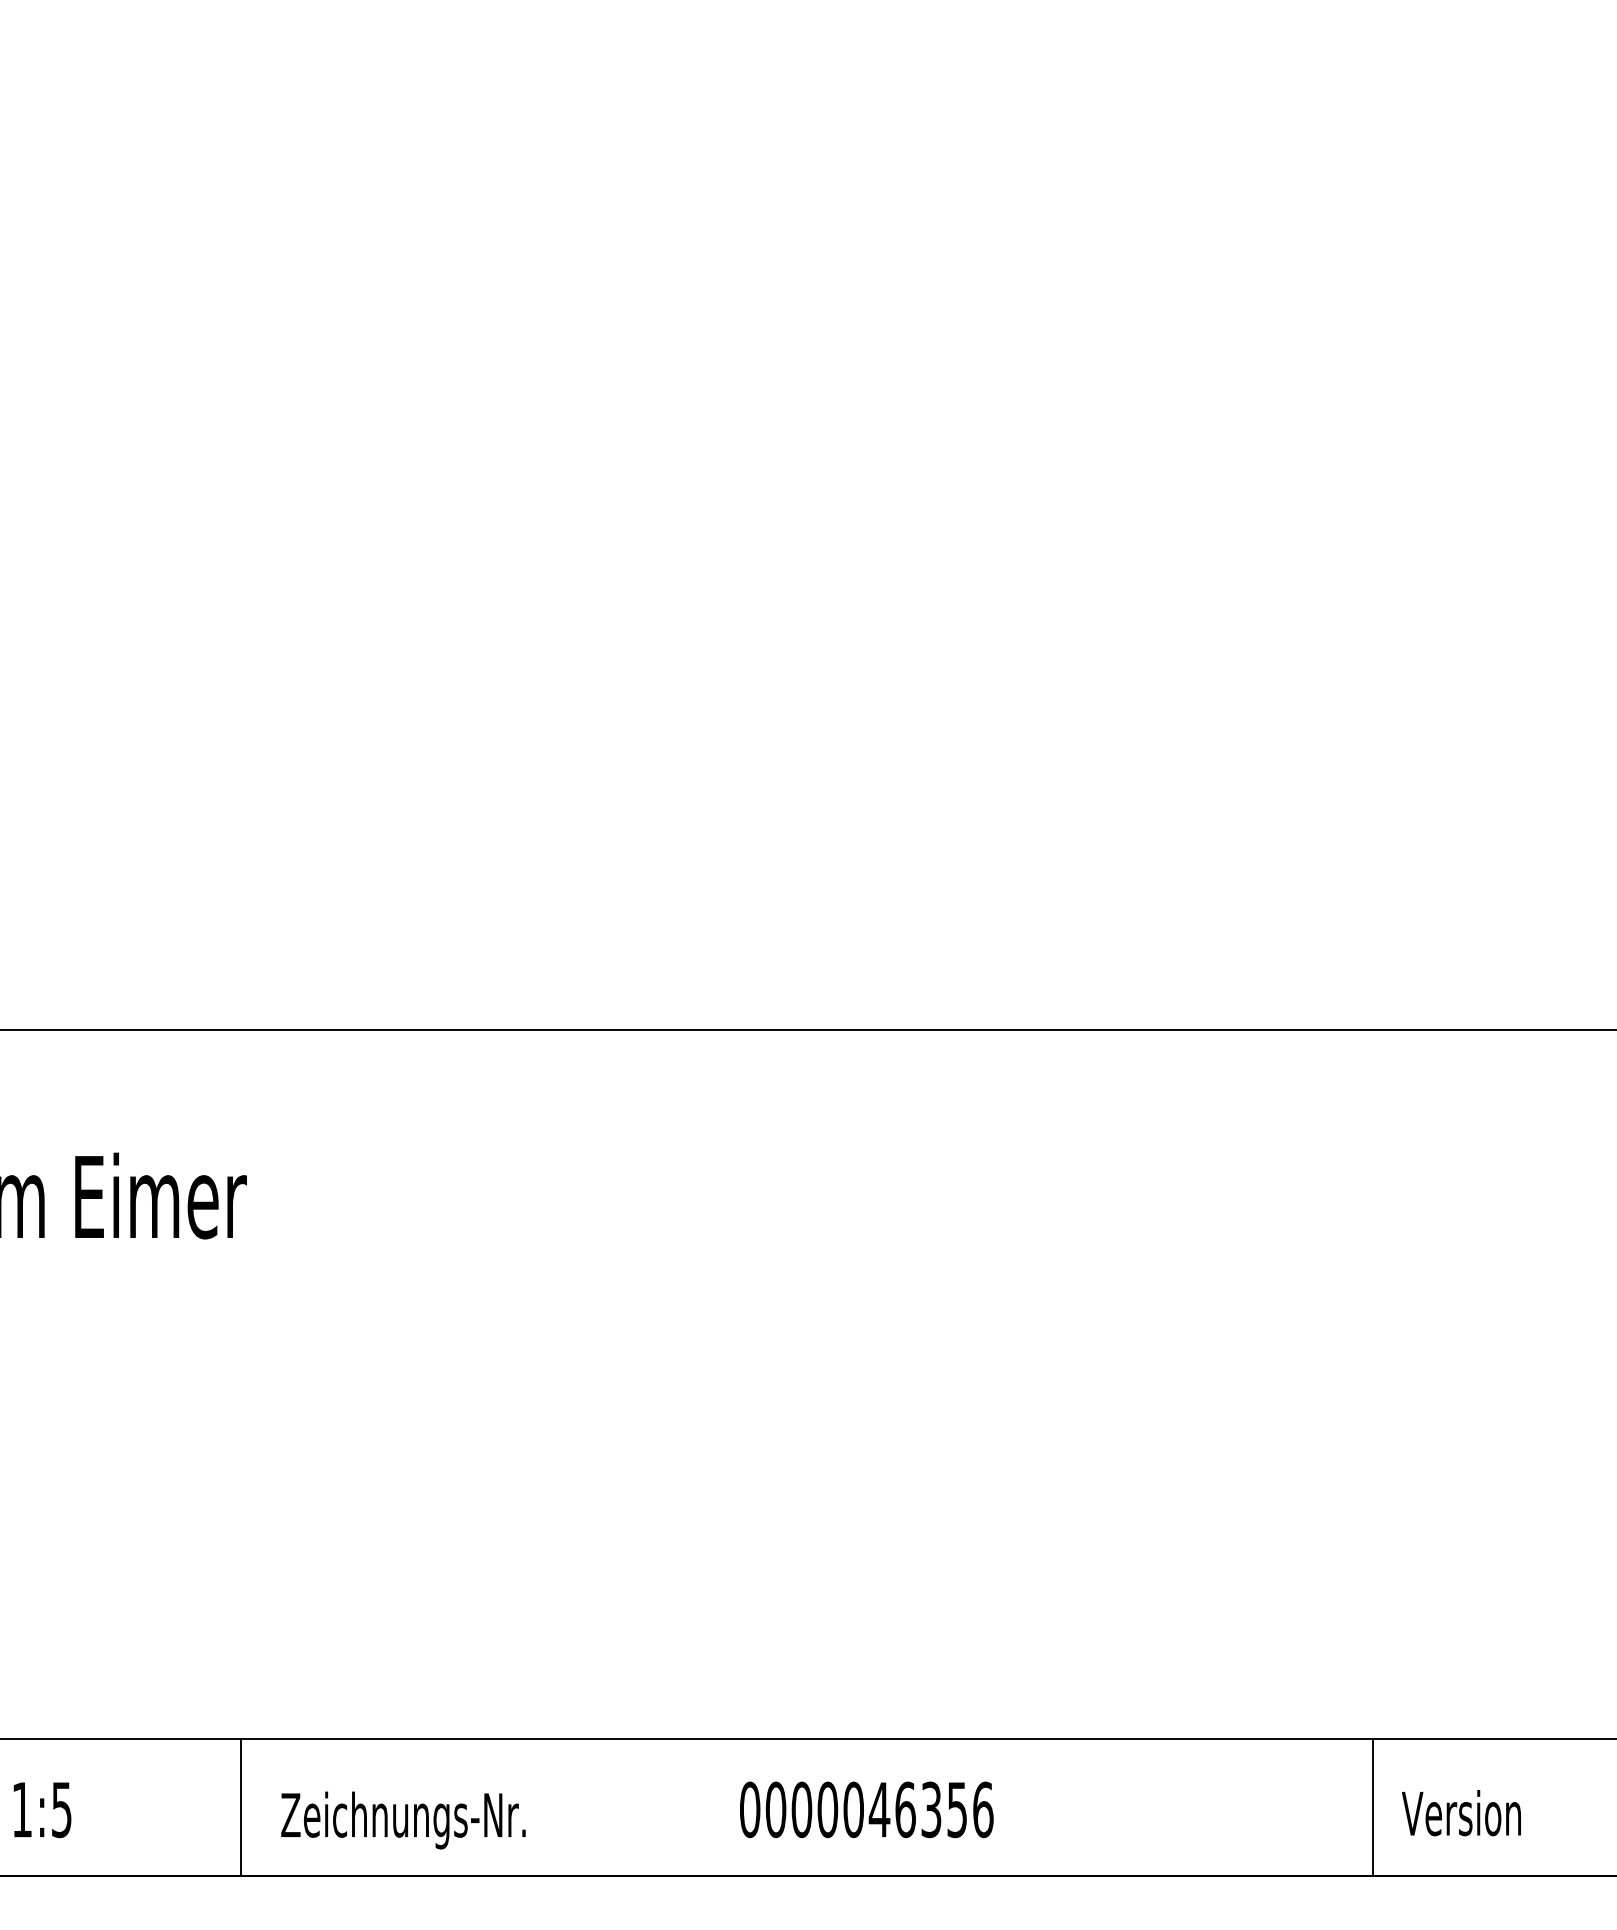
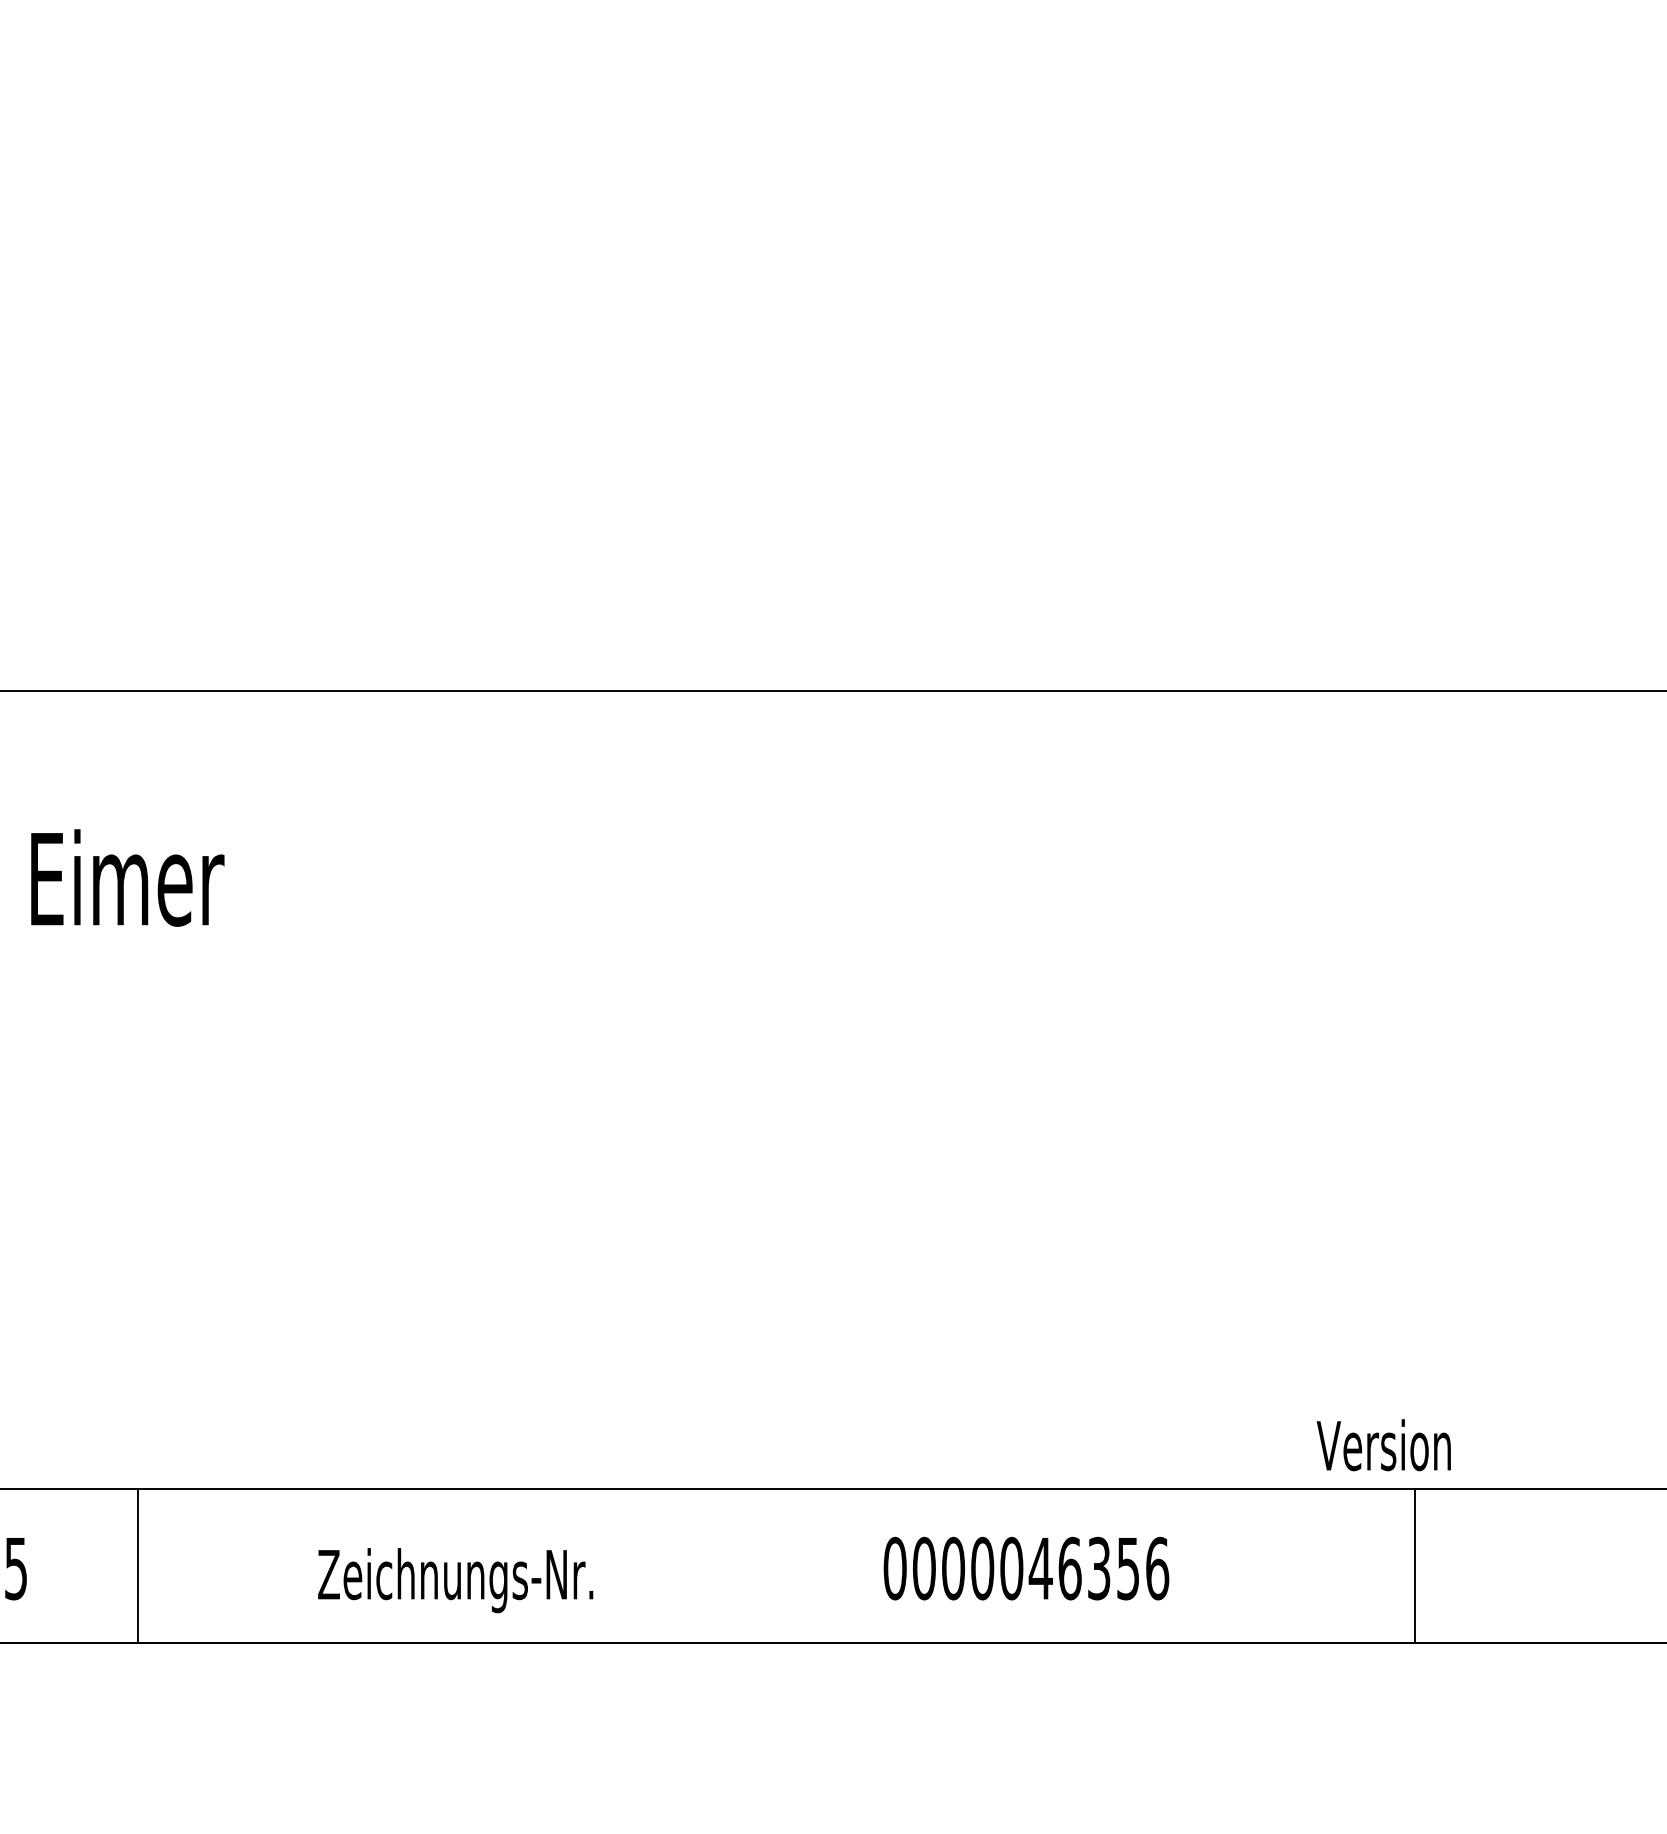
line: (241, 1807) -> (138, 1565), moved
line: (1372, 1807) -> (1414, 1565), moved
text: (866, 1809) -> (1026, 1568), moved
text: (1460, 1813) -> (1382, 1445), moved
text: (403, 1820) -> (455, 1580), moved

